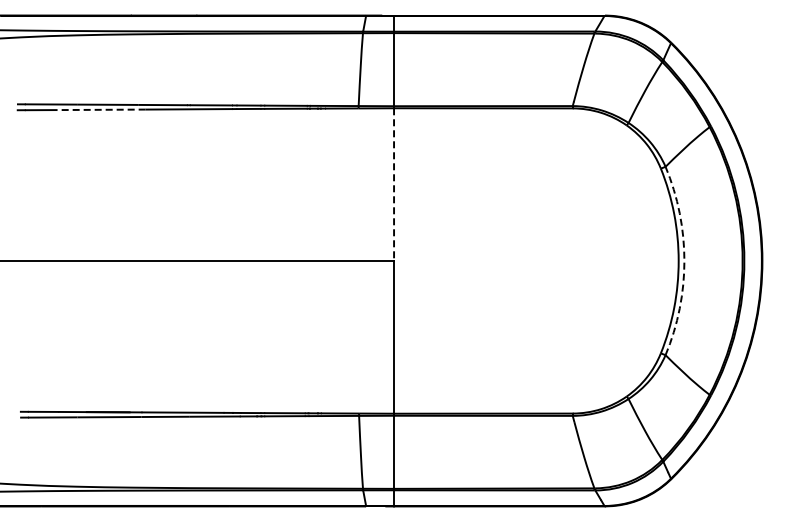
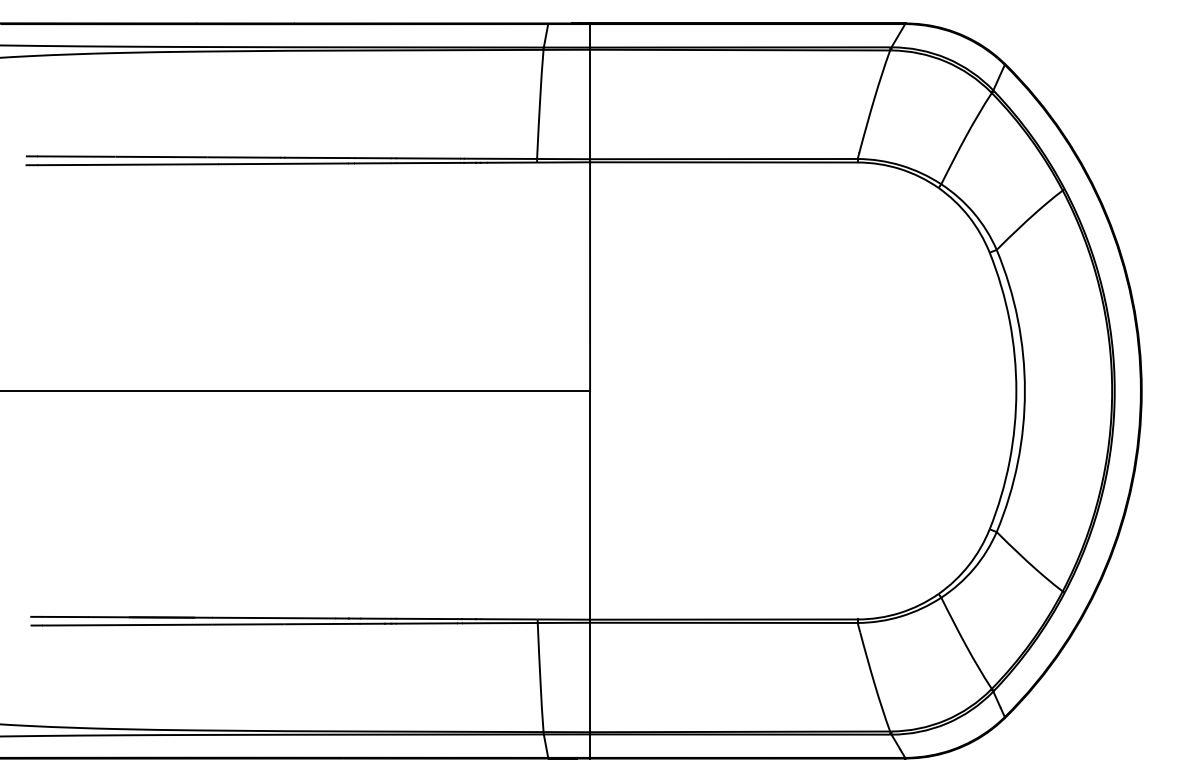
line: (101, 109) -> (151, 164), dashed -> solid
line: (394, 185) -> (590, 277), dashed -> solid
arc: (684, 260) -> (1025, 390), dashed -> solid

